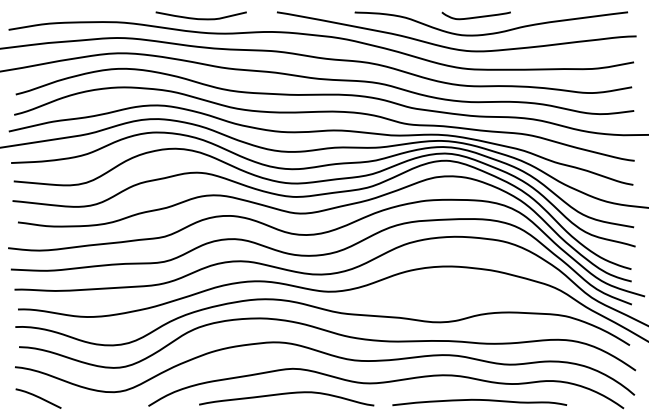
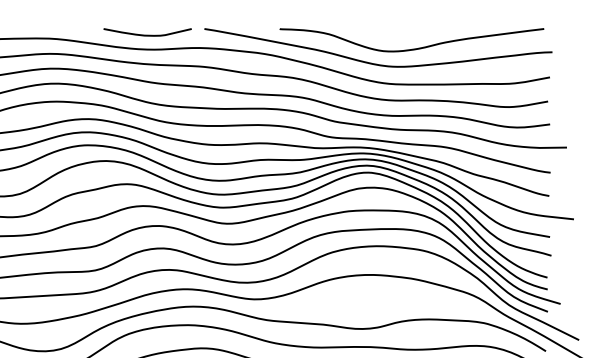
curve: (475, 16) -> (396, 33), removed
curve: (200, 18) -> (146, 34), moved

